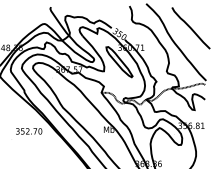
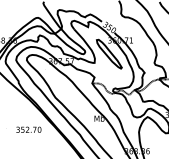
text: (29, 131) -> (29, 129), moved

